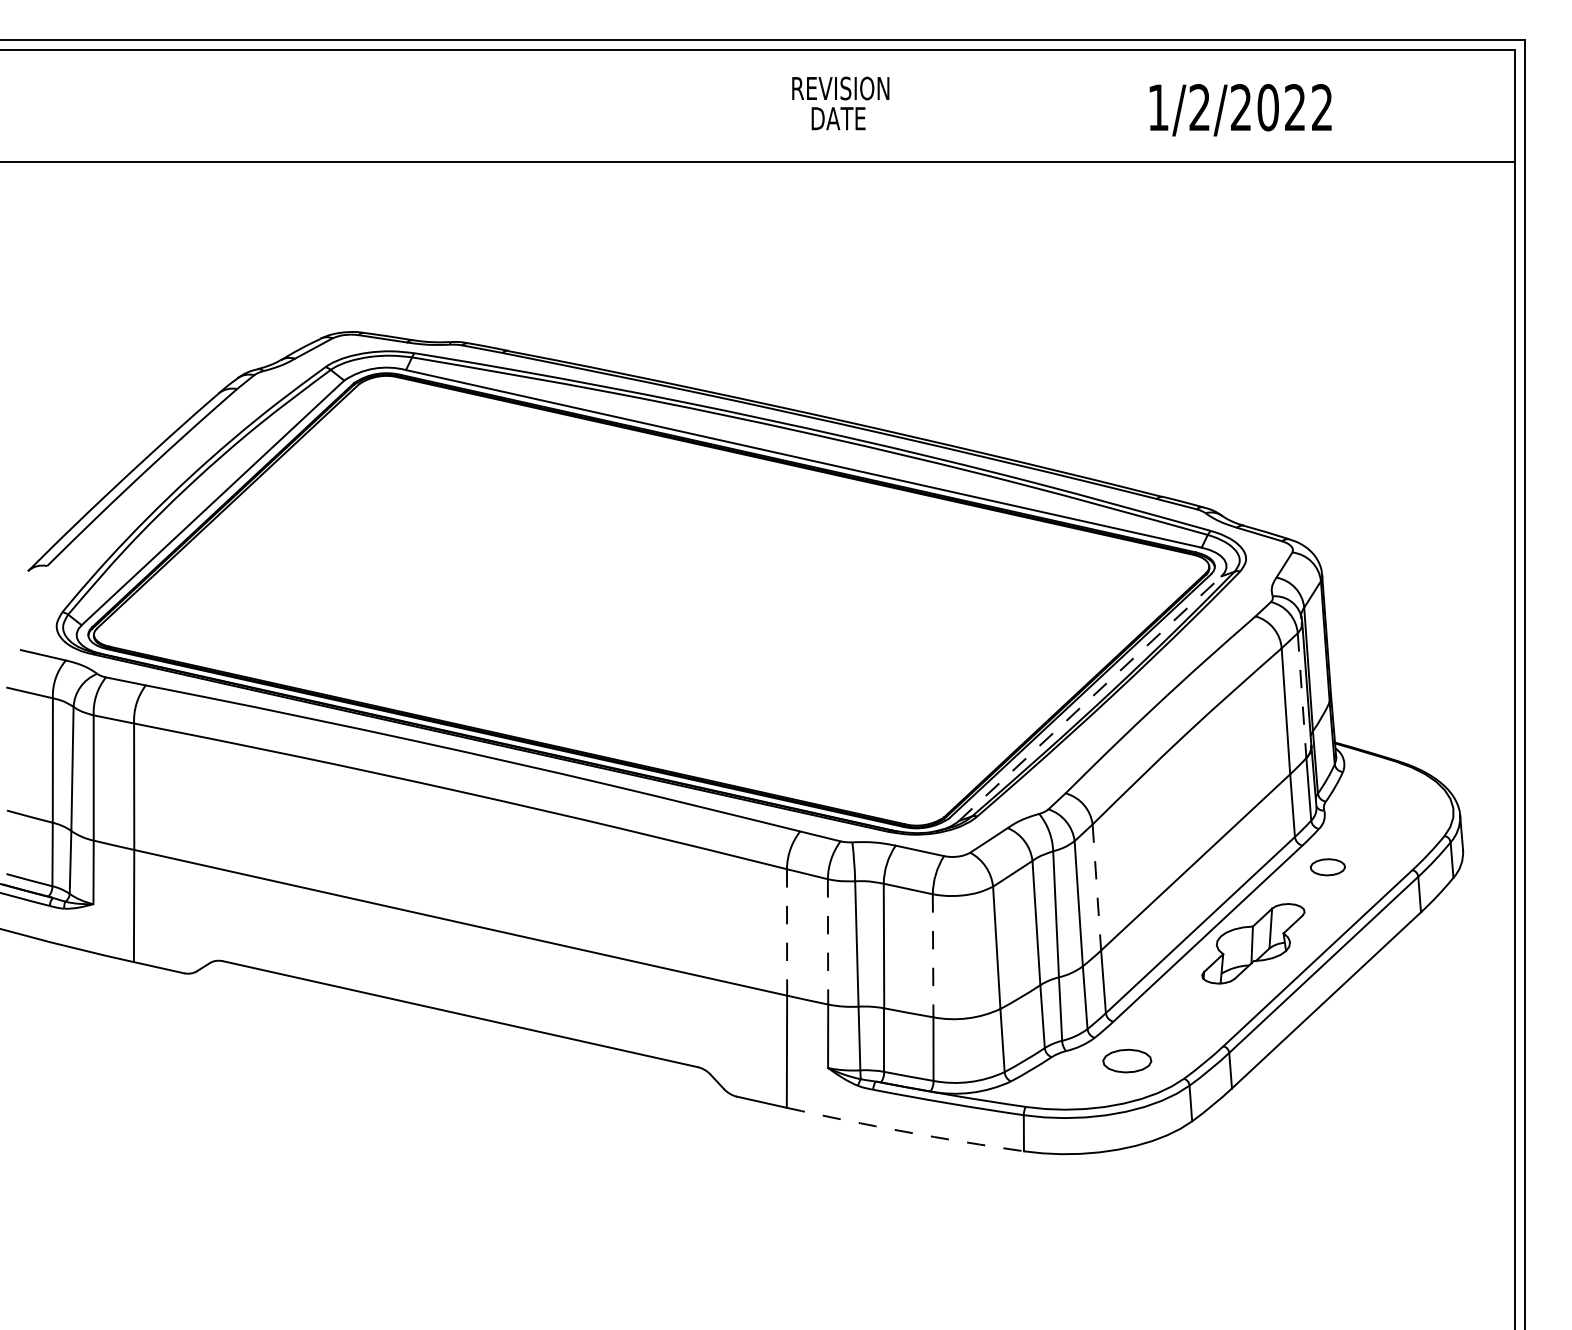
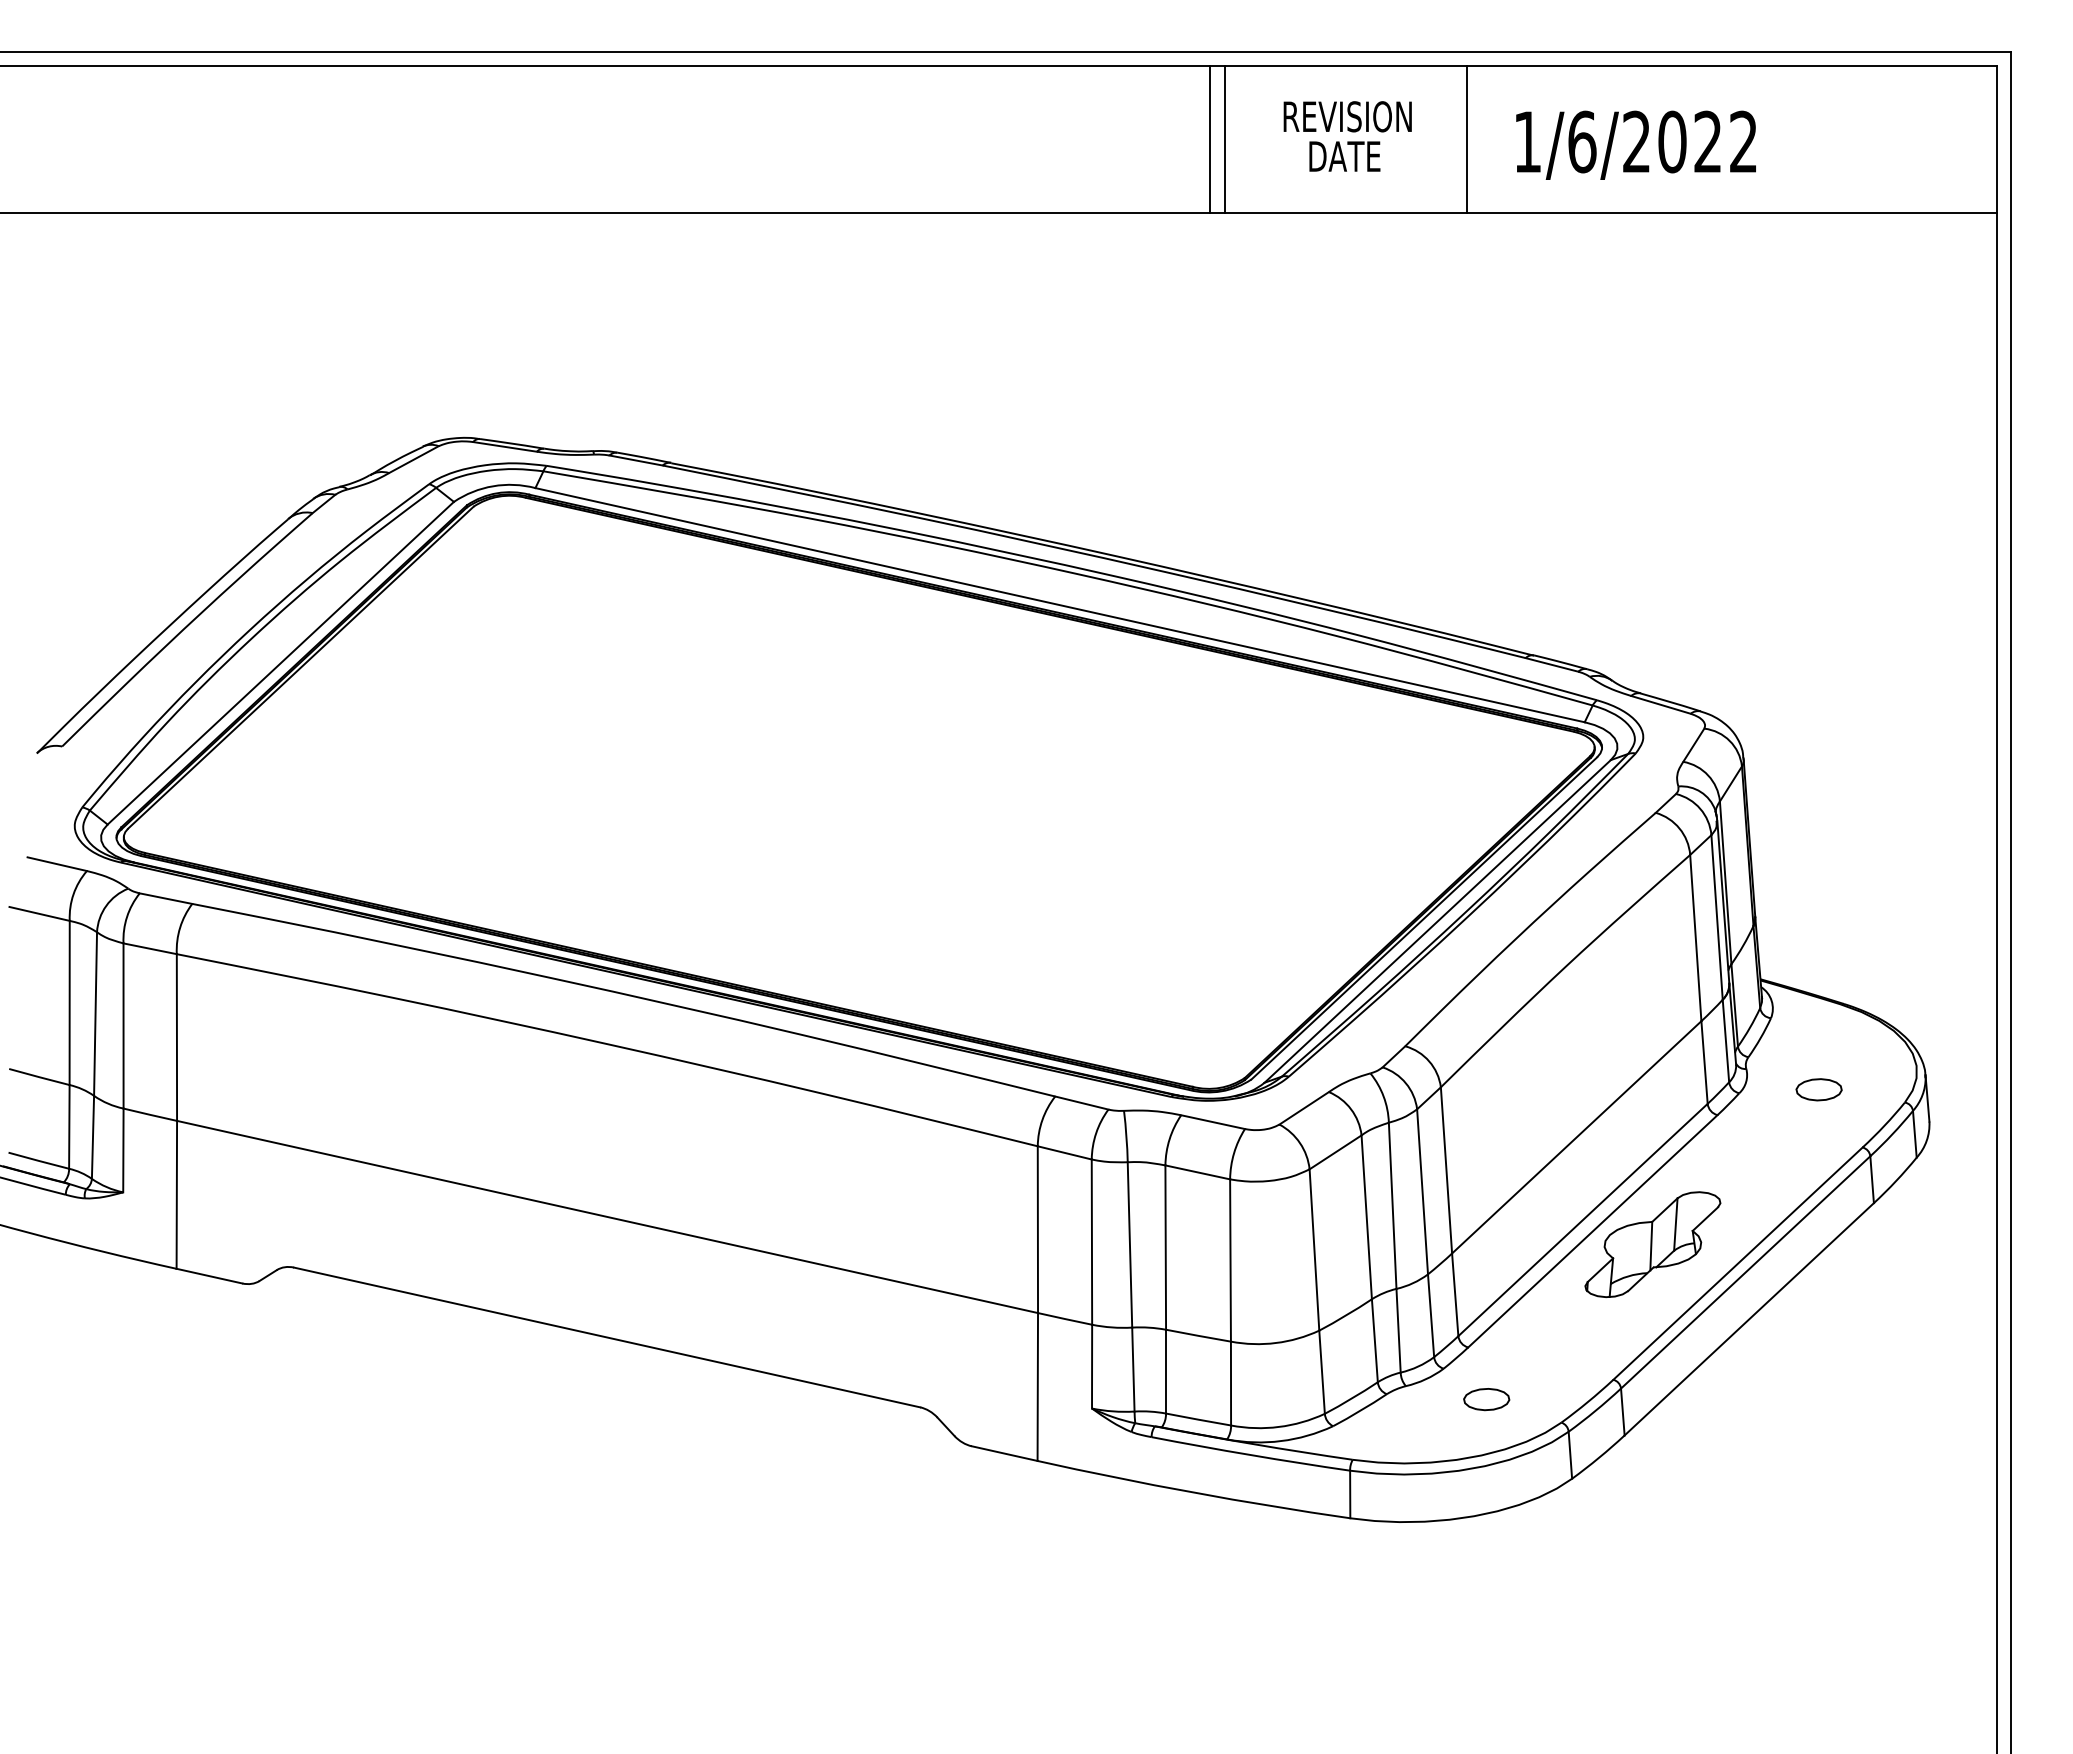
text: (840, 103) -> (1347, 136), moved
line: (917, 105) -> (1209, 139), added
line: (929, 105) -> (1225, 139), added
line: (1112, 105) -> (1467, 139), added
text: (1200, 107) -> (1582, 141), 1/2/2022 -> 1/6/2022
line: (1302, 695) -> (1717, 917), dashed -> solid
line: (1090, 698) -> (1437, 921), dashed -> solid
part: (1327, 867) -> (1818, 1089), moved
line: (1096, 887) -> (1446, 1170), dashed -> solid
line: (786, 933) -> (1037, 1230), dashed -> solid
line: (827, 942) -> (1091, 1242), dashed -> solid
line: (933, 956) -> (1230, 1261), dashed -> solid
part: (1127, 1061) -> (1486, 1399), size x0.71
arc: (905, 1131) -> (1193, 1492), dashed -> solid

